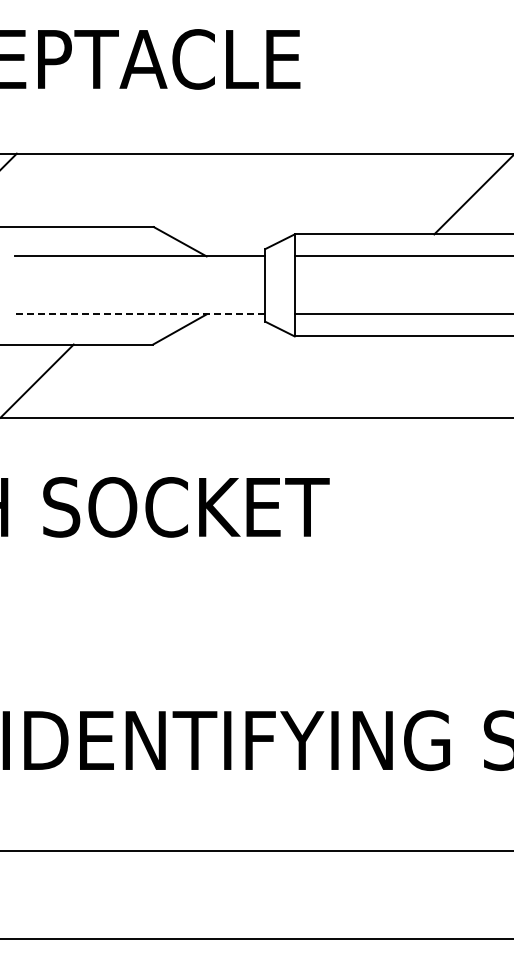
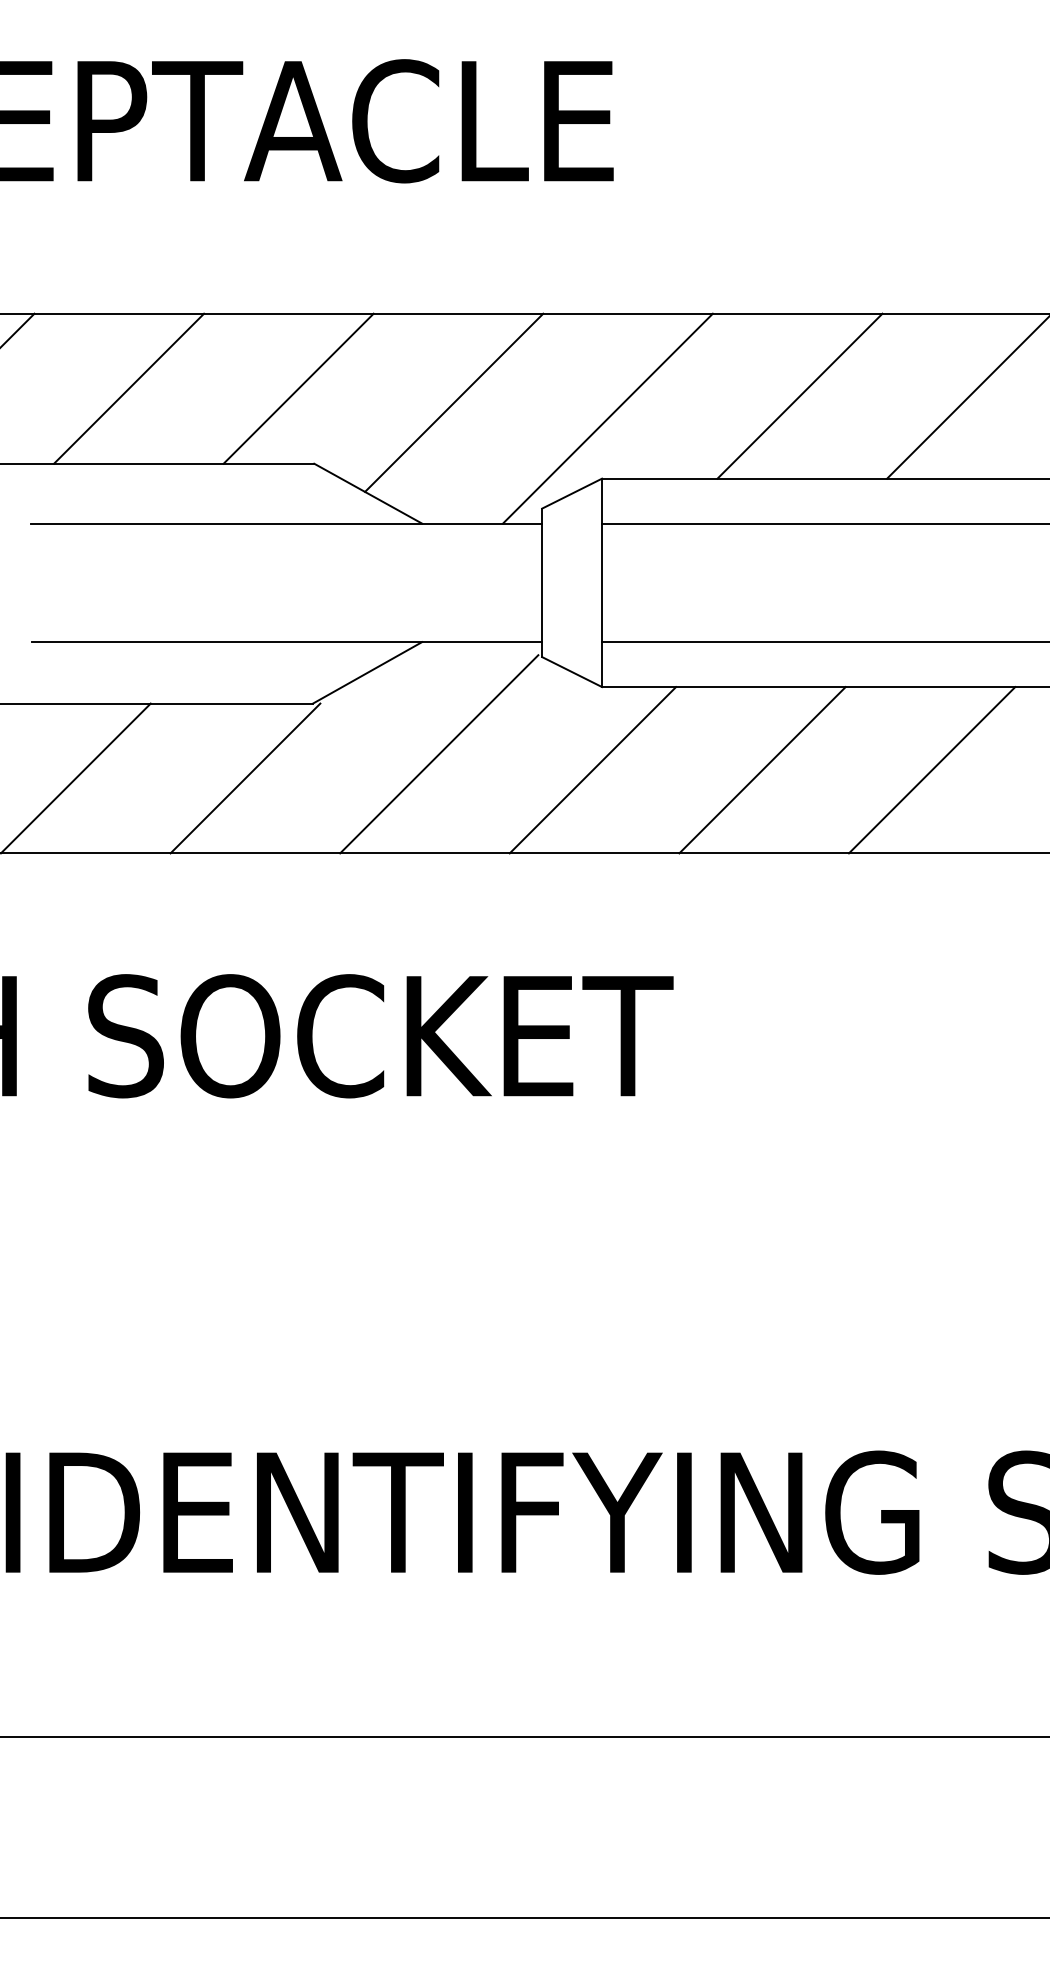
line: (62, 190) -> (127, 388), added
line: (145, 190) -> (297, 388), added
line: (391, 193) -> (799, 395), added
line: (221, 196) -> (452, 401), added
line: (297, 204) -> (607, 417), added
line: (140, 314) -> (287, 642), dashed -> solid
line: (214, 368) -> (438, 752), added
line: (289, 376) -> (591, 768), added
line: (372, 376) -> (760, 768), added
line: (456, 376) -> (932, 768), added
line: (119, 380) -> (244, 777), added

